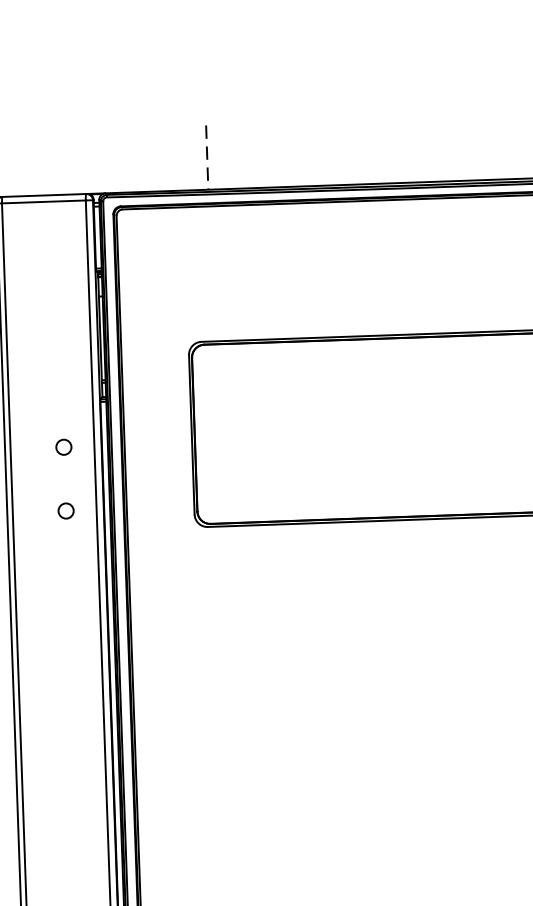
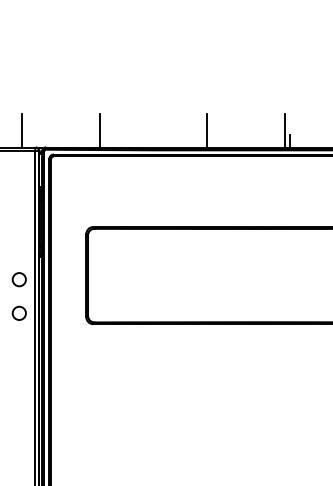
line: (413, 149) -> (207, 130), added
line: (207, 157) -> (99, 130), dashed -> solid
line: (60, 162) -> (22, 130), added
circle: (62, 446) -> (18, 279), size x1.67
circle: (64, 509) -> (18, 312), size x1.67

